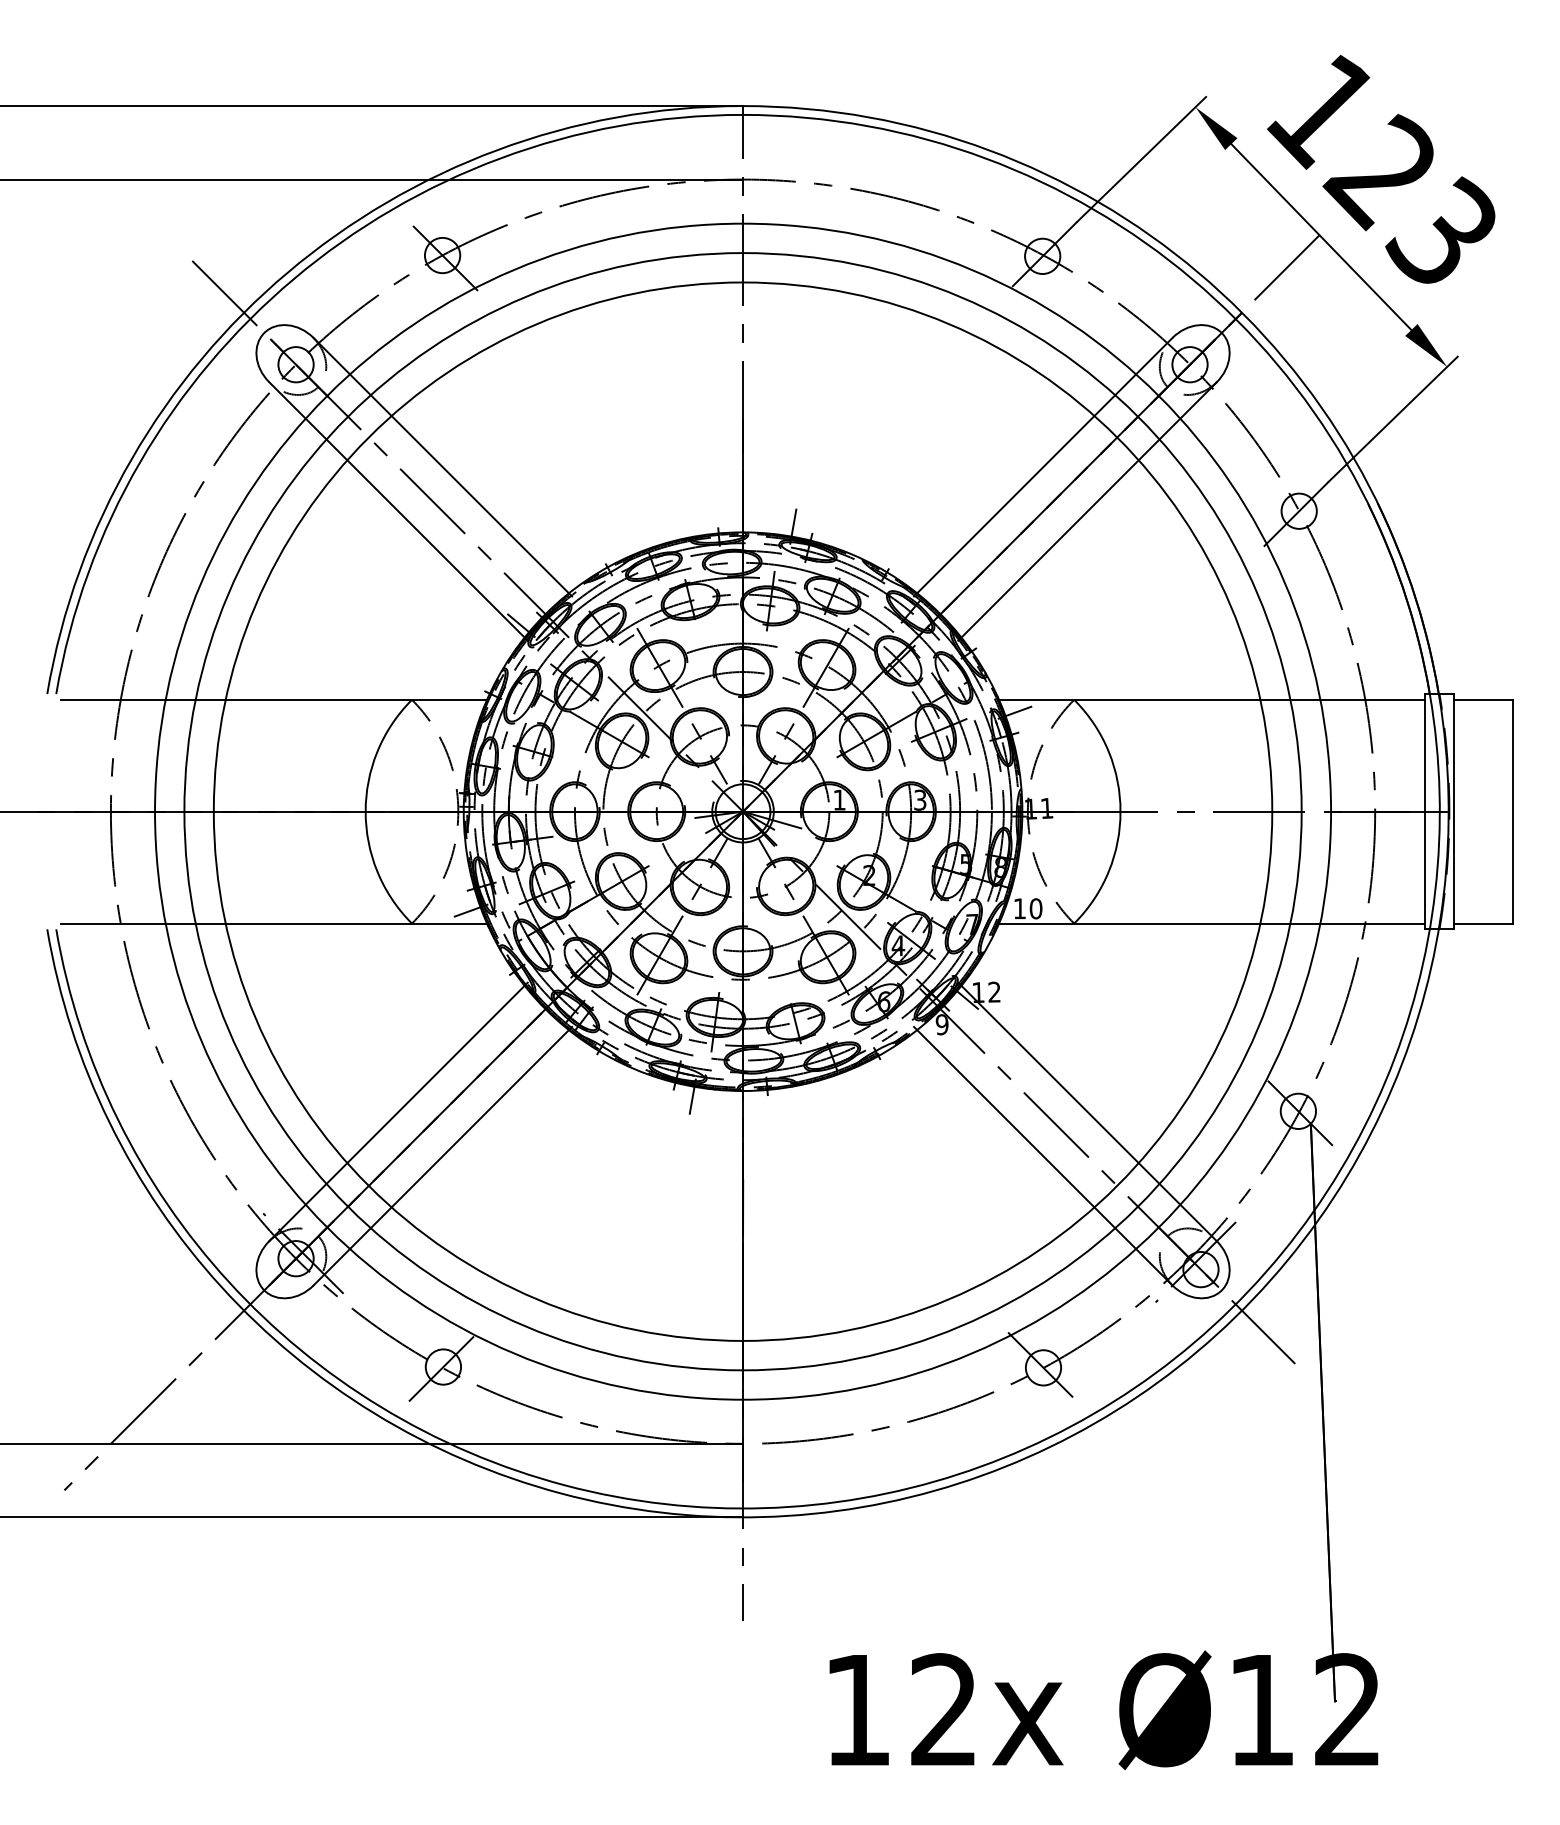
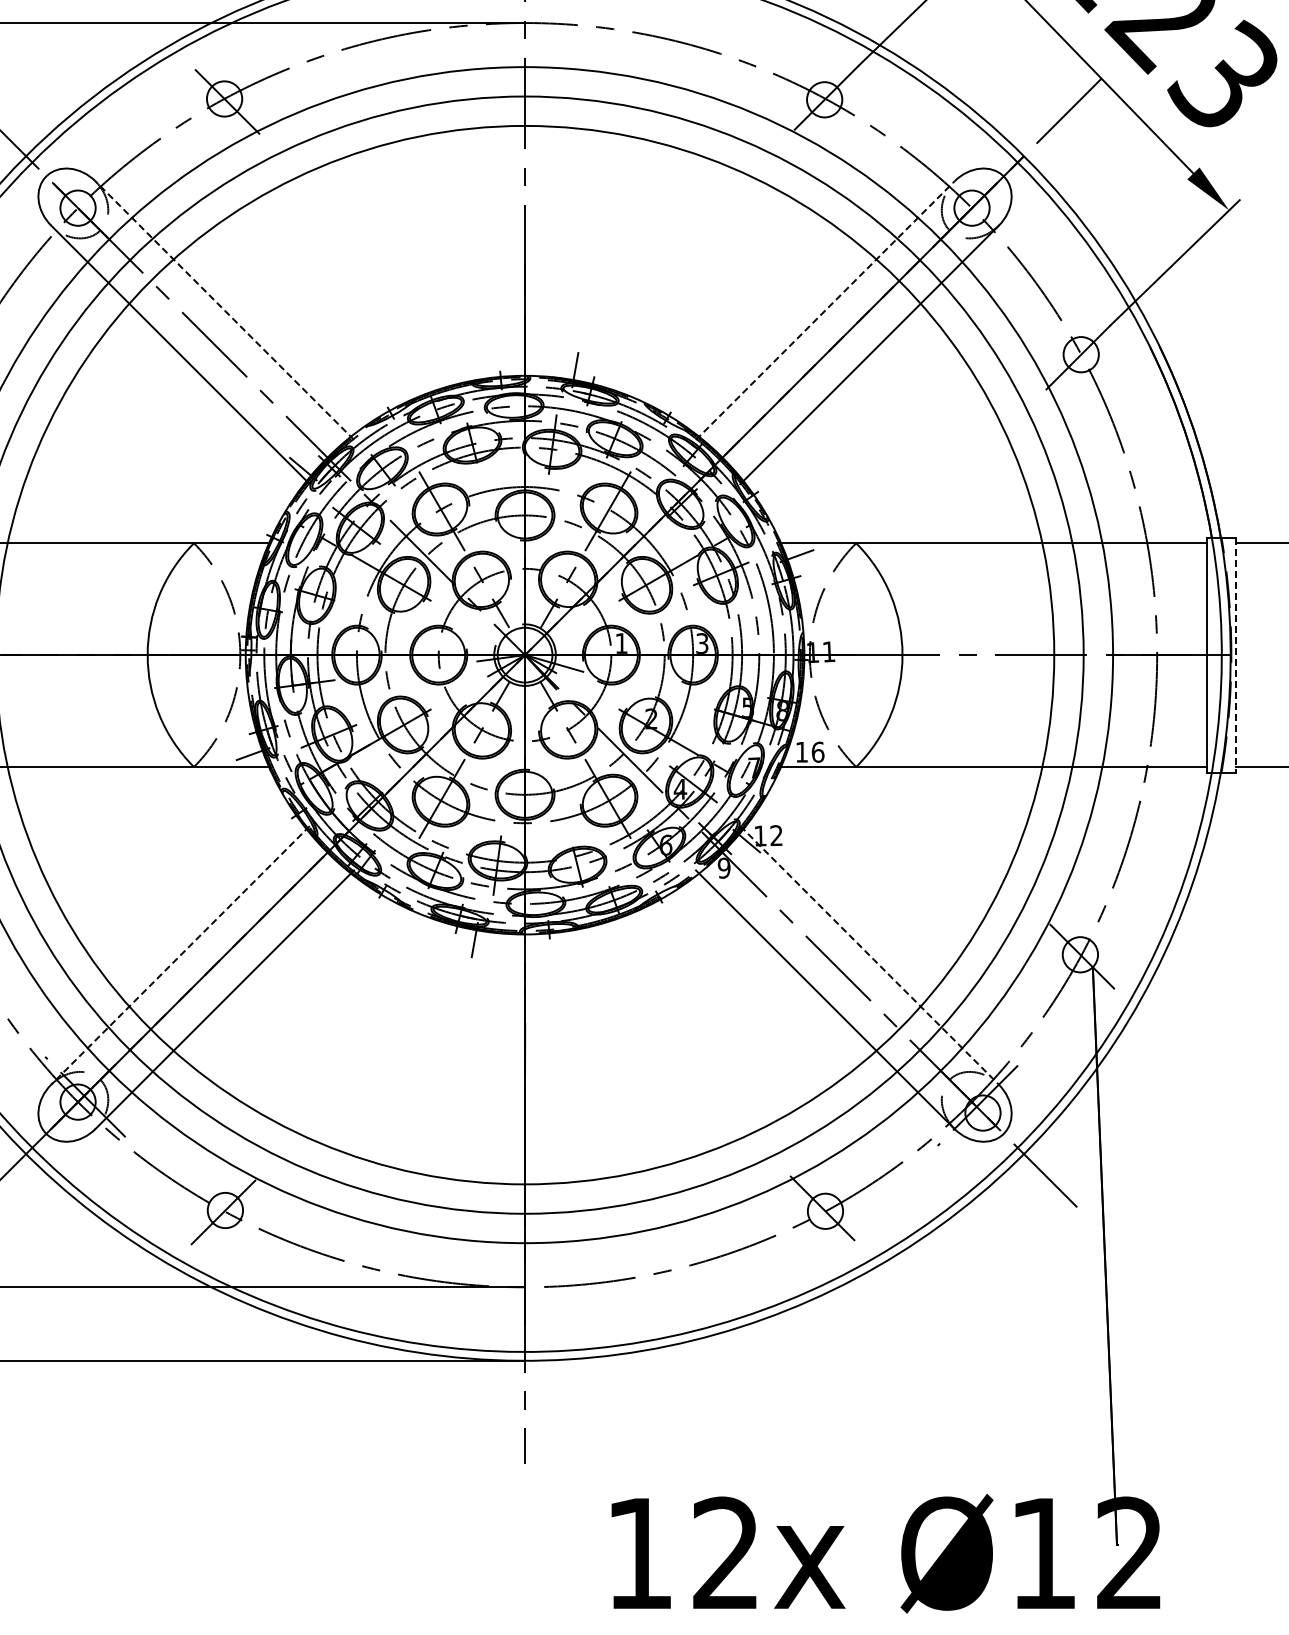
line: (442, 467) -> (224, 310), solid -> dashed
line: (1043, 467) -> (825, 310), solid -> dashed
line: (1454, 811) -> (1236, 654), solid -> dashed
text: (1035, 908) -> (817, 751), 10 -> 16
line: (398, 1111) -> (180, 954), solid -> dashed
line: (1087, 1111) -> (869, 954), solid -> dashed

